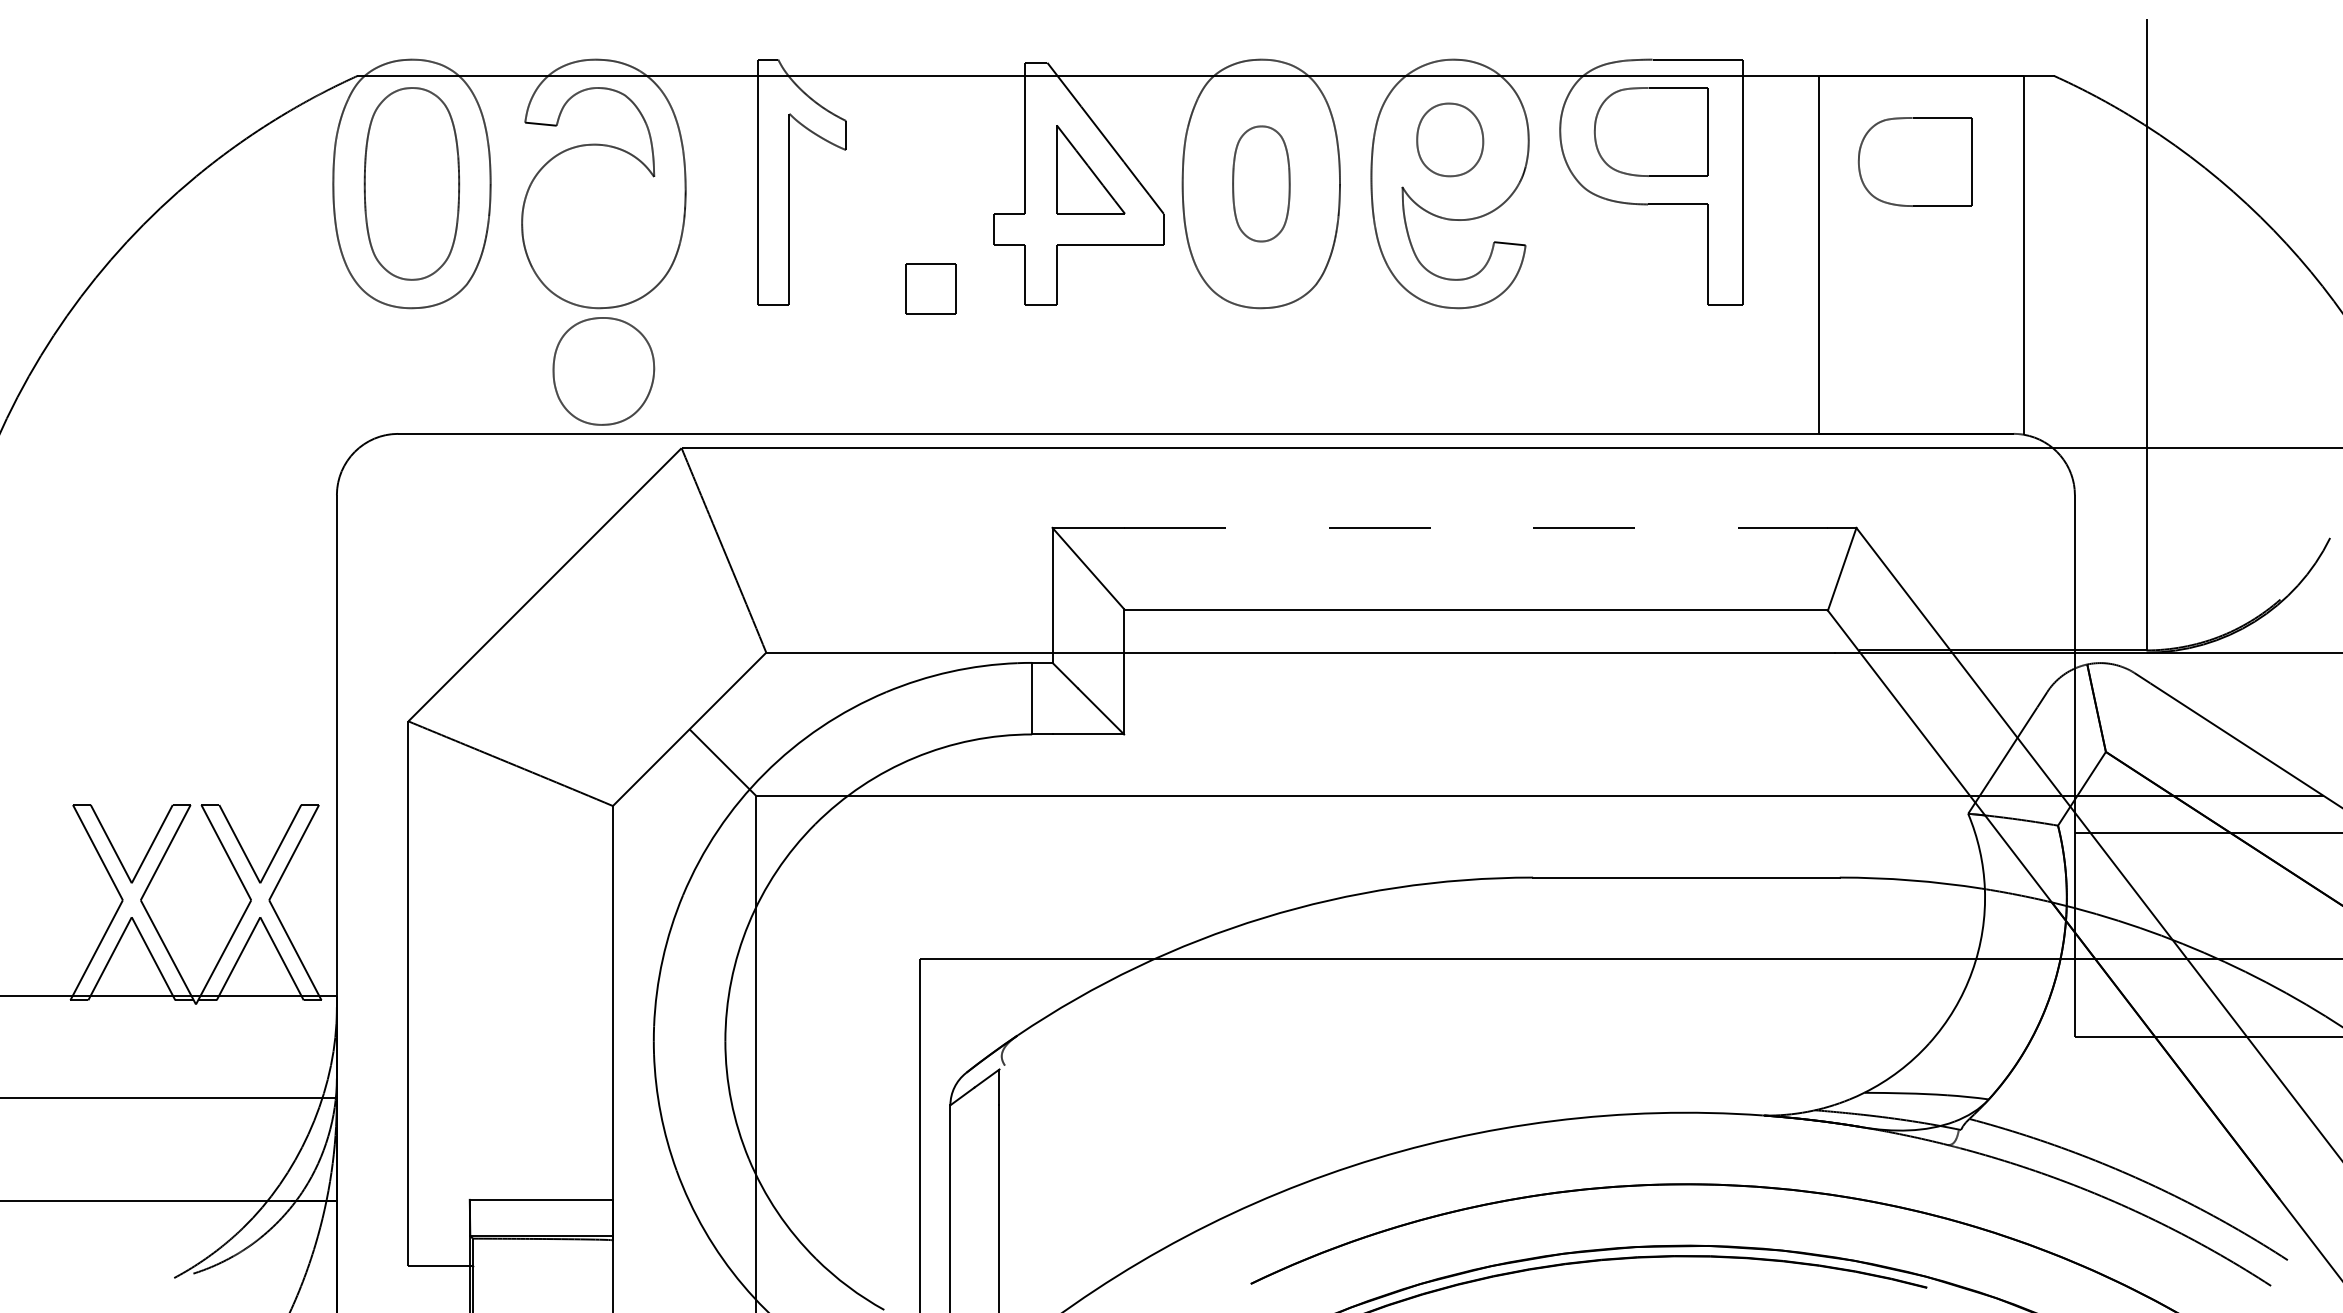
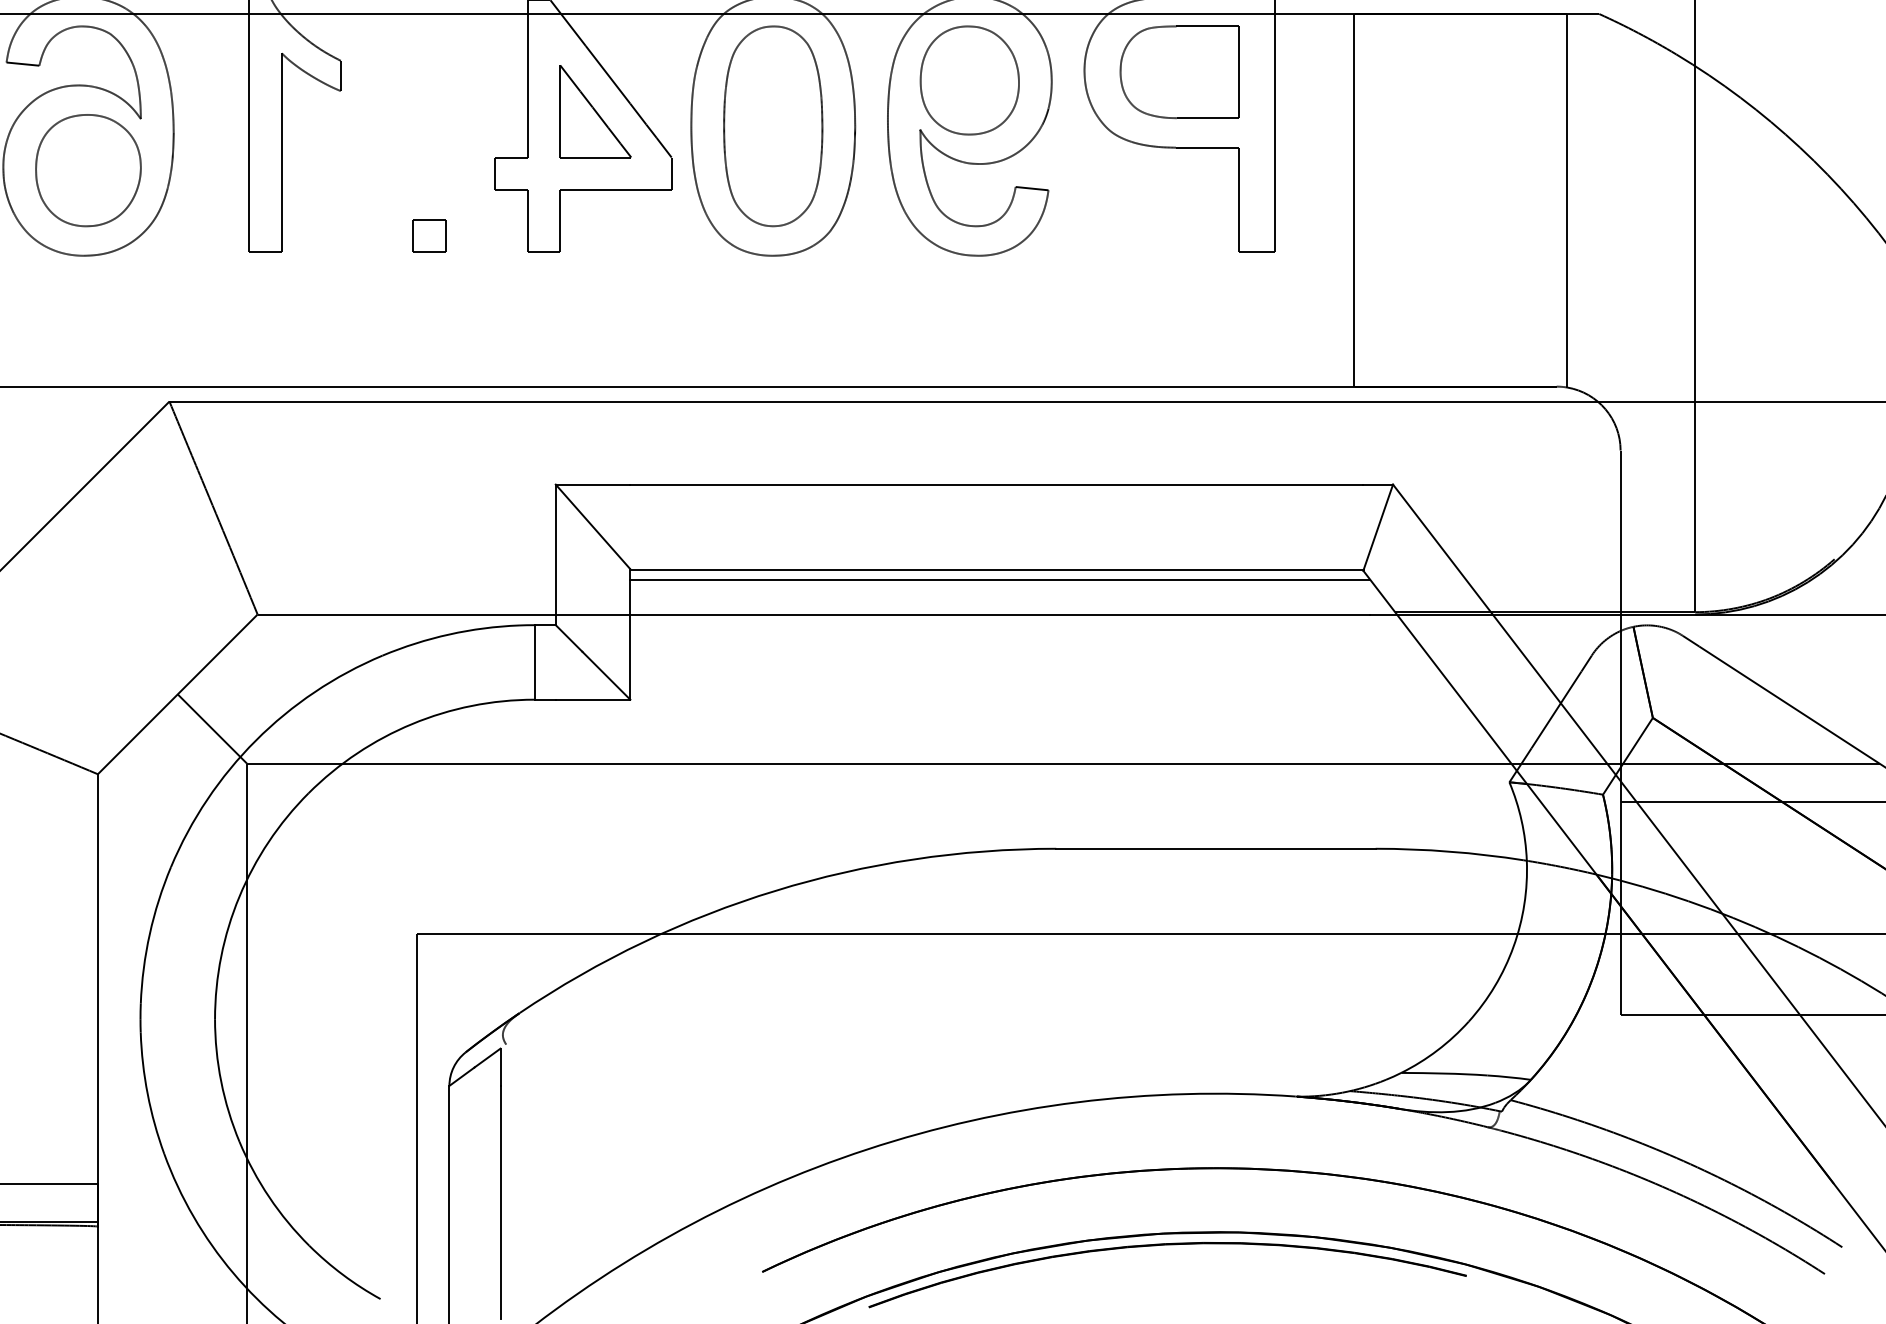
part: (1450, 139) -> (970, 80), size x1.43
part: (1914, 161) -> (1453, 102), removed
part: (1261, 183) -> (773, 125), size x1.67
part: (930, 289) -> (428, 236), size x0.62
part: (603, 371) -> (88, 170), moved
line: (1476, 527) -> (997, 484), dashed -> solid
line: (1479, 619) -> (1000, 579), added

